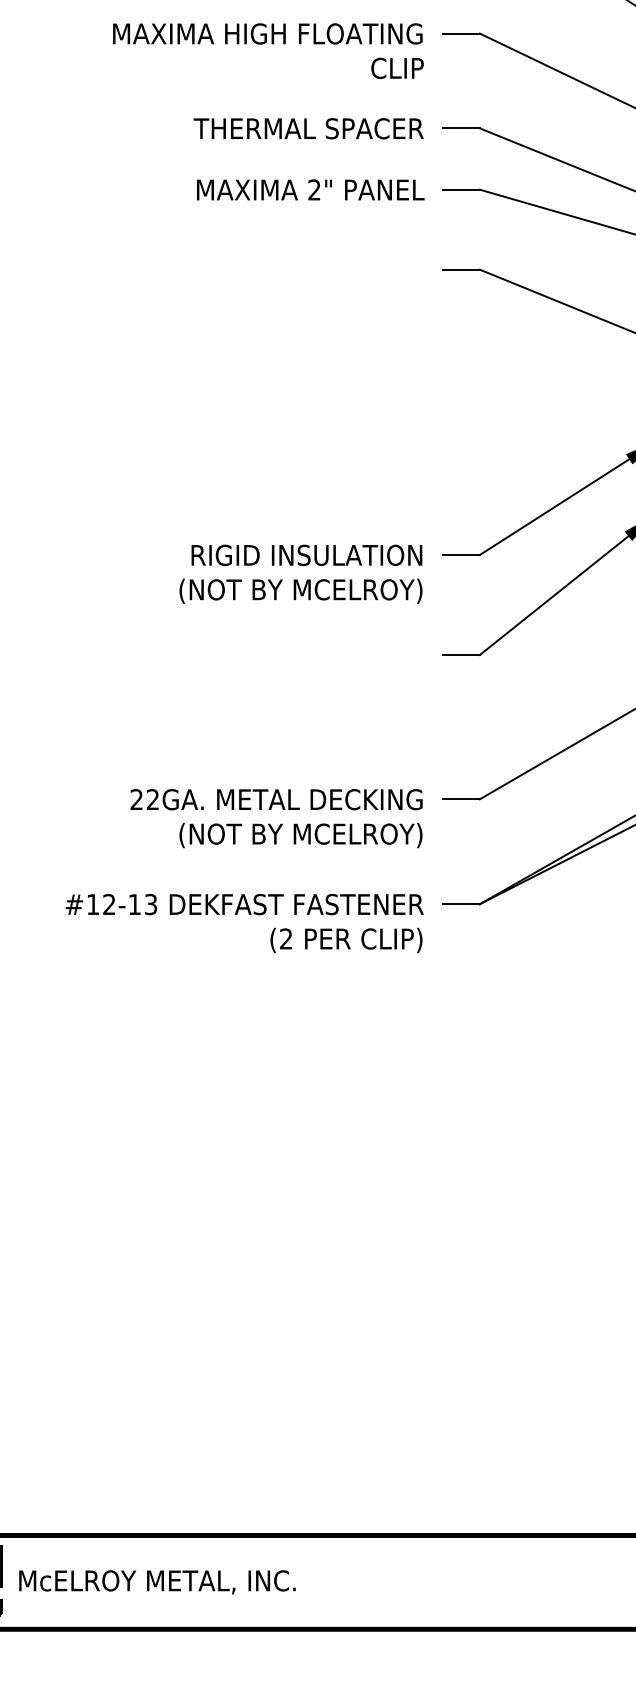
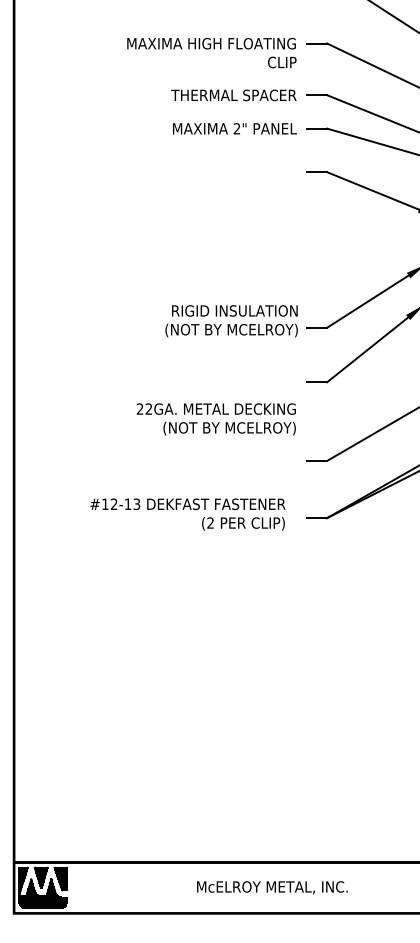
text: (300, 574) -> (231, 321), moved
text: (275, 818) -> (215, 419), moved
text: (243, 923) -> (187, 514), moved
text: (157, 1581) -> (272, 887), moved

